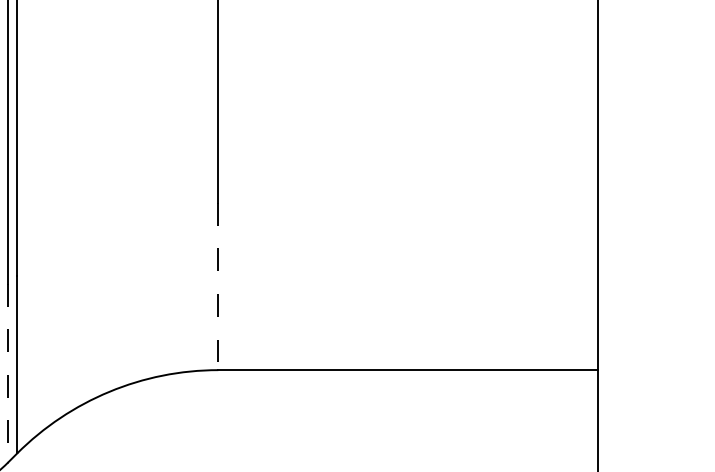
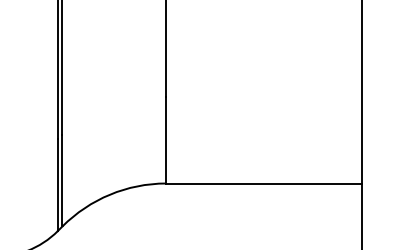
line: (219, 286) -> (166, 140), dashed -> solid
line: (7, 373) -> (57, 185), dashed -> solid

